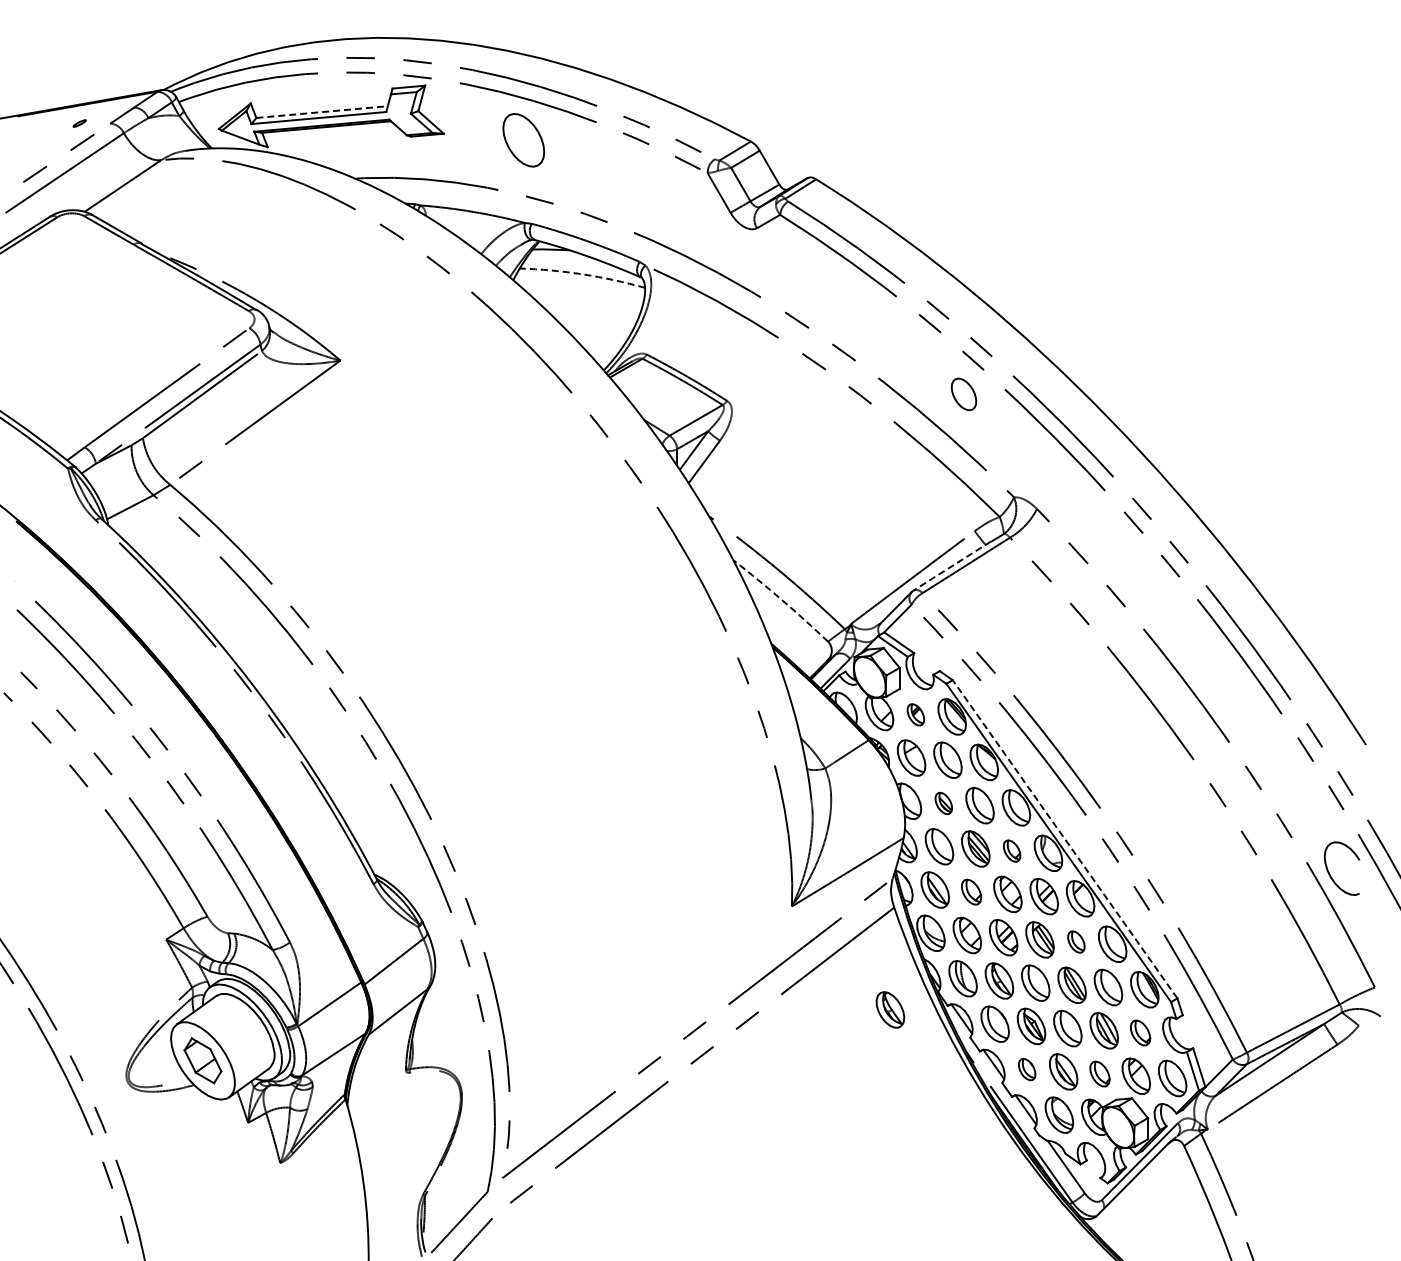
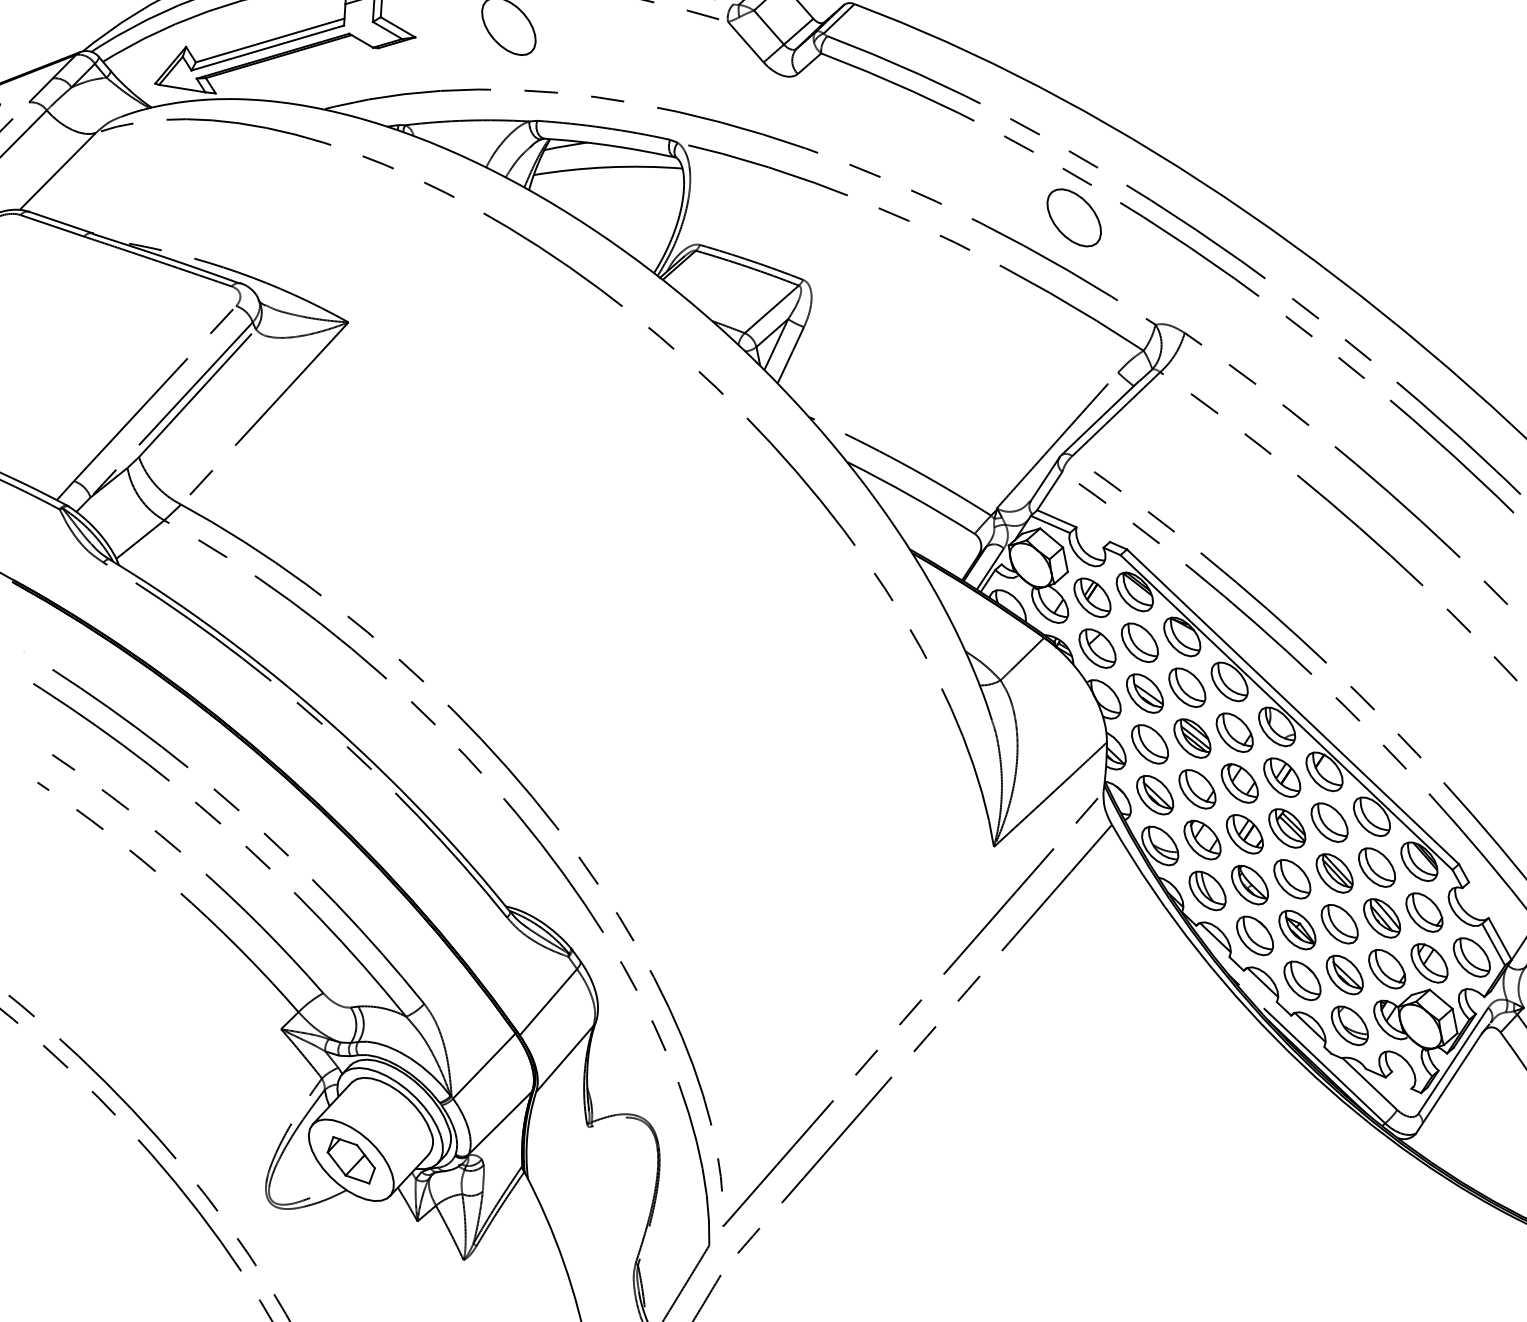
line: (322, 112) -> (270, 40), dashed -> solid
arc: (582, 274) -> (607, 167), dashed -> solid
part: (963, 394) -> (1073, 218), size x1.67
line: (952, 565) -> (1100, 417), dashed -> solid
arc: (782, 600) -> (912, 496), dashed -> solid
part: (915, 714) -> (1092, 597), size x1.67
part: (943, 803) -> (1144, 693), size x1.67
line: (1065, 839) -> (1293, 706), dashed -> solid
part: (1011, 850) -> (1233, 732), size x1.67
part: (971, 891) -> (1197, 788), size x1.43
part: (1076, 941) -> (1329, 821), size x1.67
part: (890, 1009) -> (1131, 942), removed
part: (1140, 1032) -> (1424, 911), size x1.43
part: (1026, 1069) -> (1301, 980), size x1.67
part: (1099, 1073) -> (1386, 968), size x1.43

